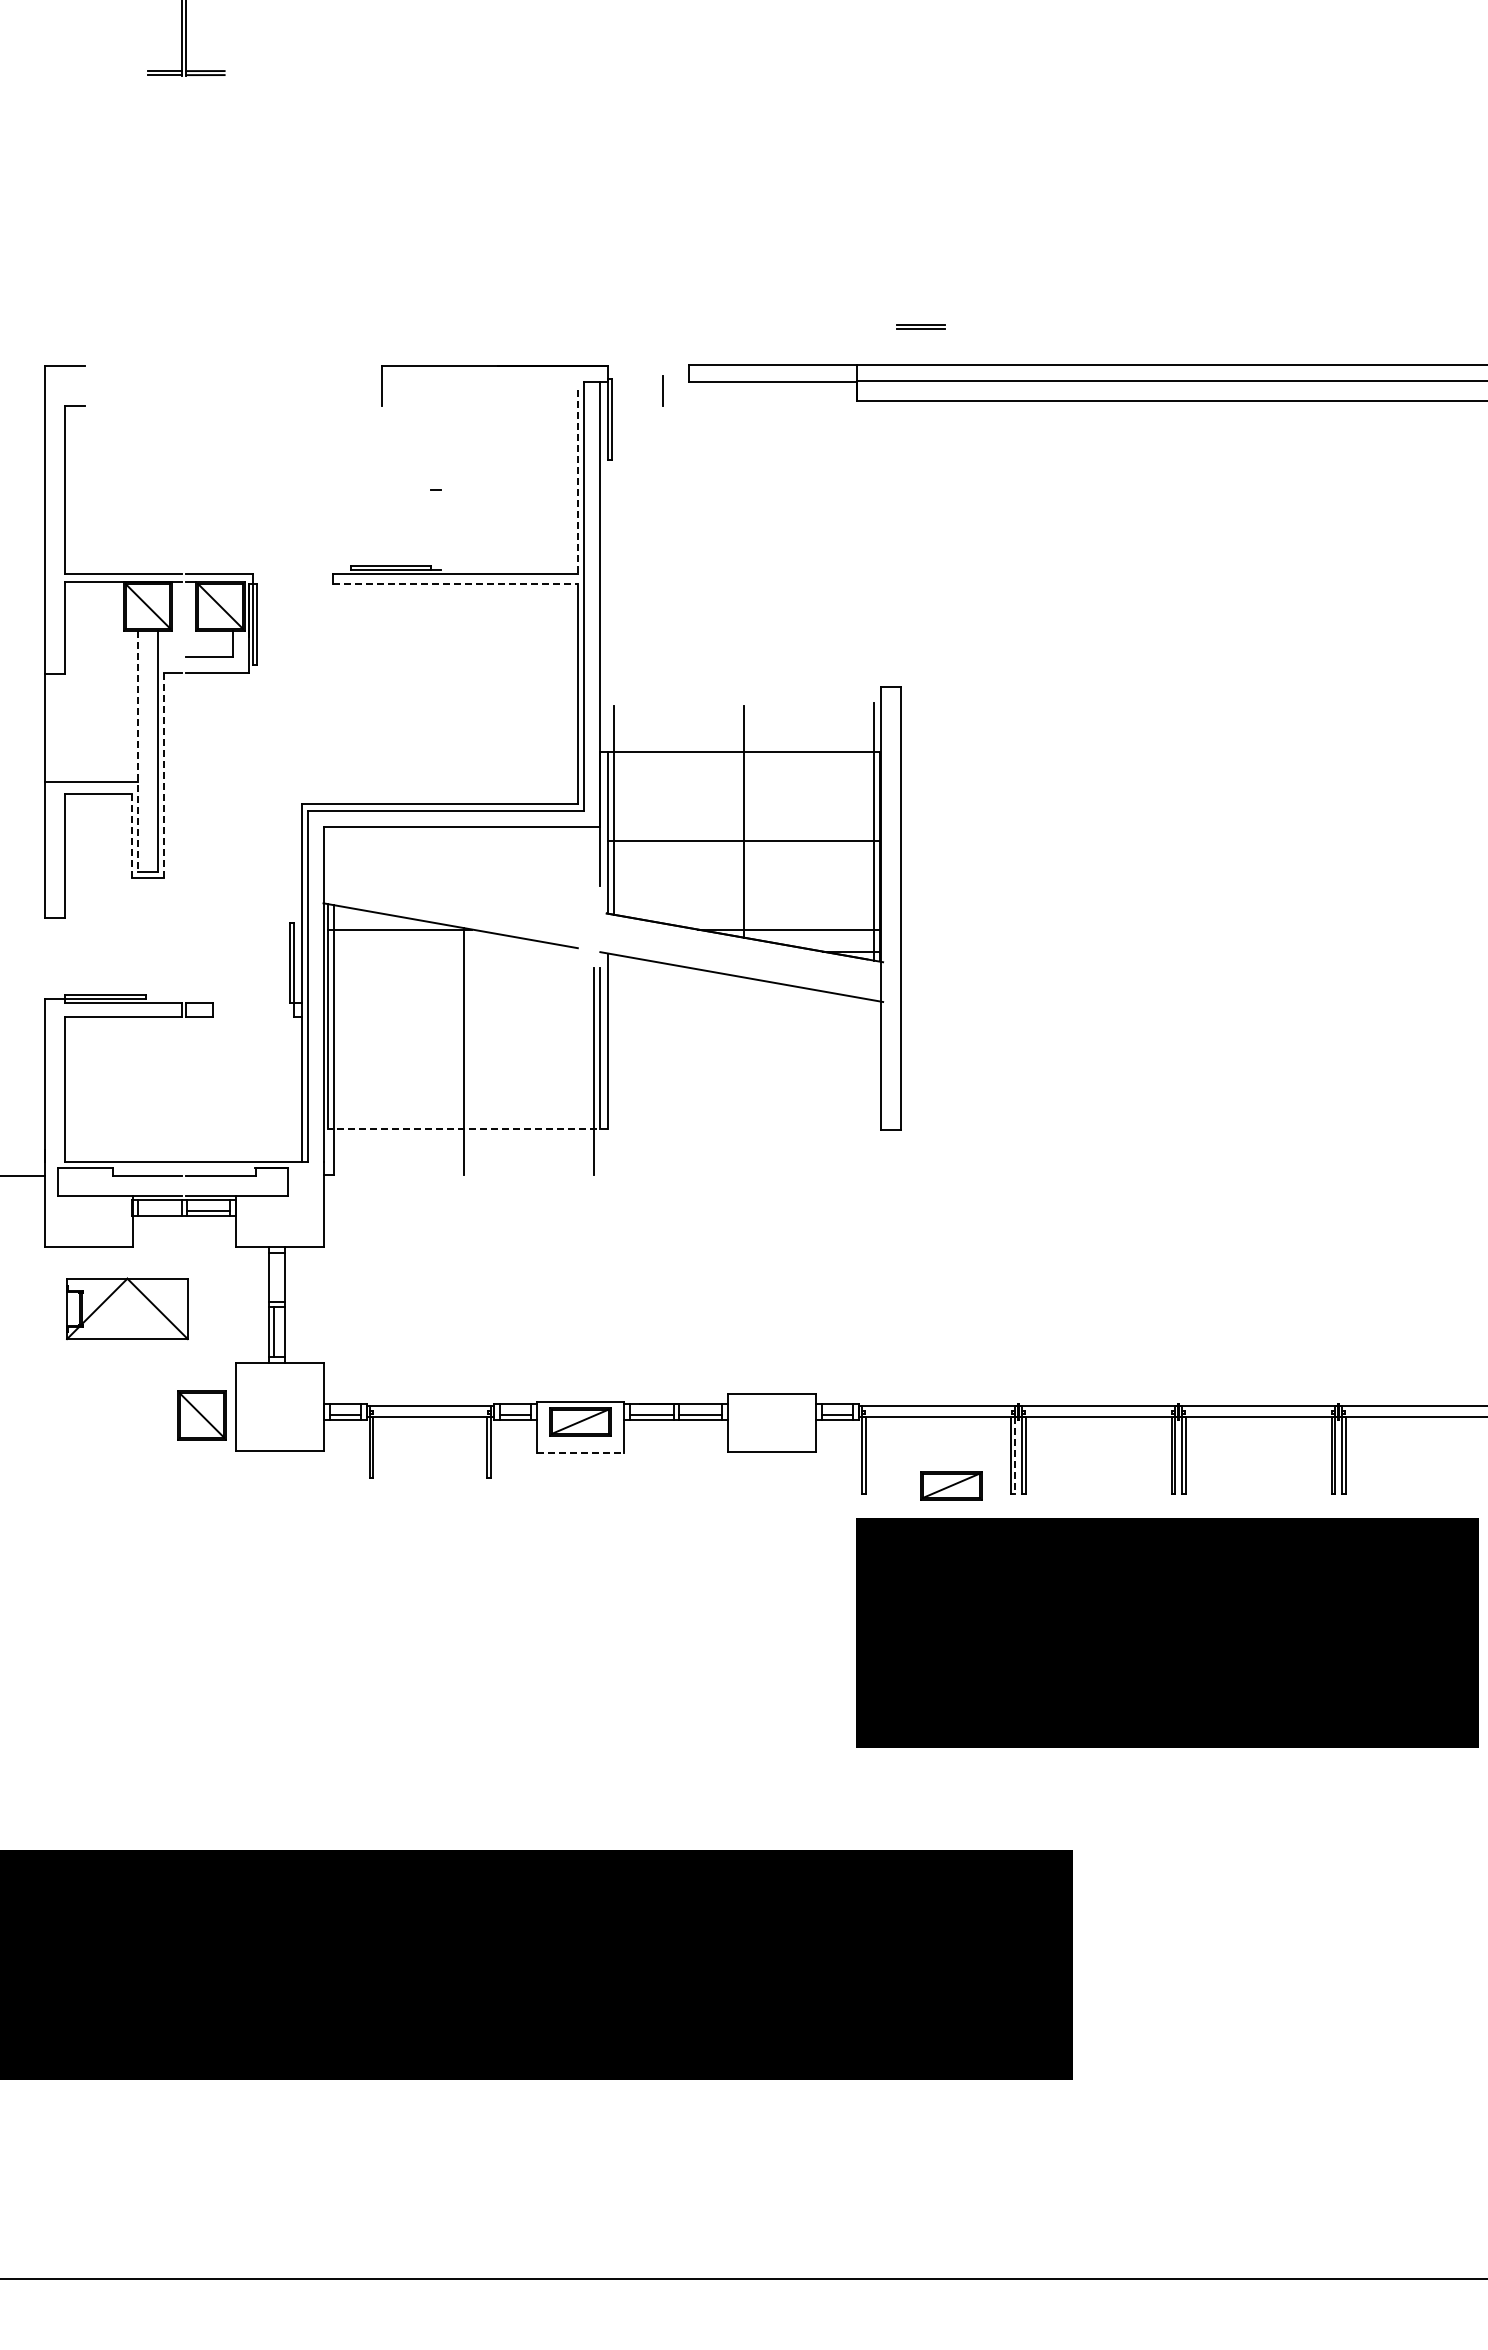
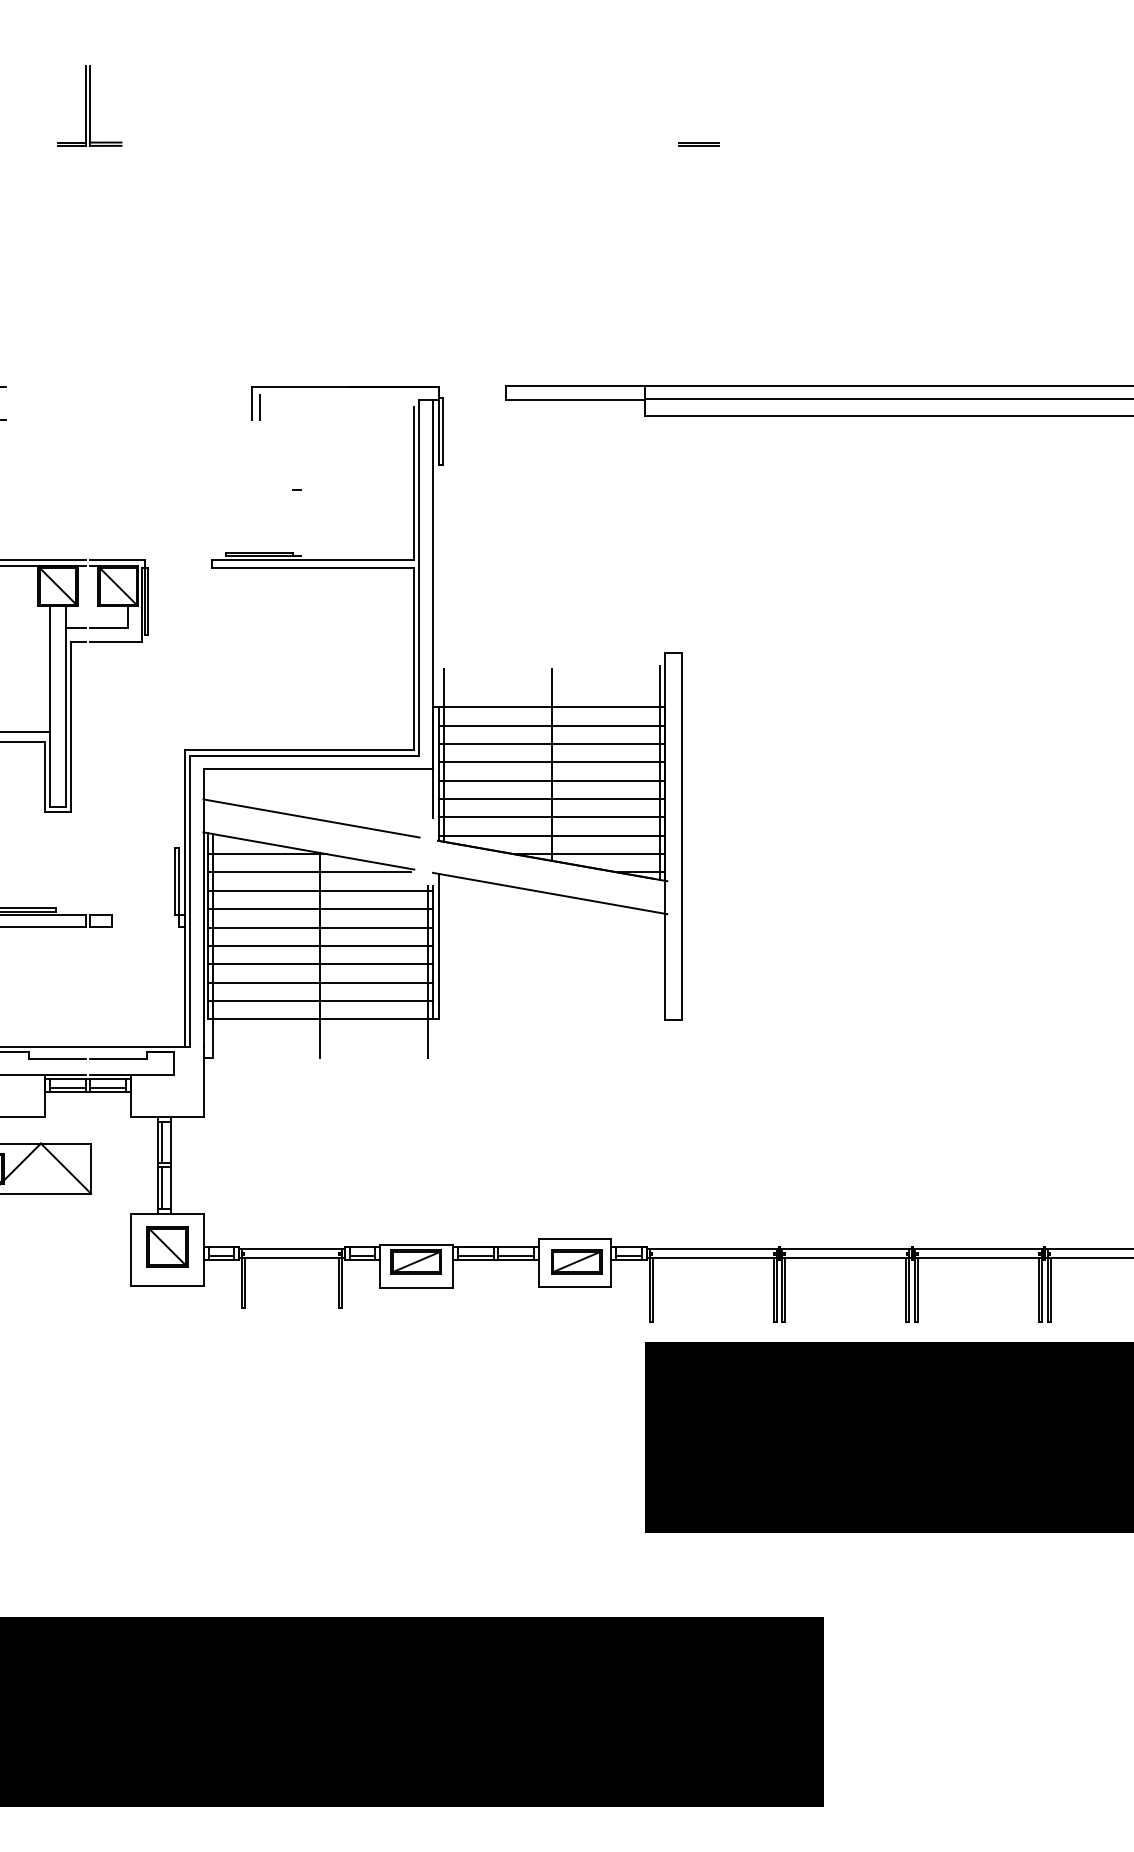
part: (920, 326) -> (698, 143), moved
line: (662, 390) -> (259, 407), moved
line: (578, 482) -> (414, 483), dashed -> solid
line: (456, 584) -> (313, 568), dashed -> solid
line: (170, 657) -> (76, 628), added
line: (138, 751) -> (50, 706), dashed -> solid
line: (743, 774) -> (551, 725), added
line: (164, 775) -> (71, 726), dashed -> solid
line: (743, 796) -> (551, 743), added
line: (743, 818) -> (551, 762), added
line: (132, 836) -> (45, 777), dashed -> solid
line: (743, 863) -> (551, 799), added
line: (743, 885) -> (551, 817), added
line: (453, 886) -> (311, 818), added
line: (743, 907) -> (551, 835), added
line: (450, 951) -> (308, 872), added
line: (464, 973) -> (320, 890), added
line: (464, 995) -> (320, 908), added
line: (464, 1018) -> (320, 927), added
line: (464, 1040) -> (320, 946), added
line: (464, 1062) -> (320, 964), added
line: (464, 1084) -> (320, 982), added
line: (464, 1106) -> (320, 1000), added
line: (468, 1128) -> (323, 1019), dashed -> solid
line: (159, 1211) -> (67, 1087), added
line: (273, 1277) -> (162, 1142), added
part: (201, 1415) -> (166, 1246), moved
line: (580, 1452) -> (416, 1287), dashed -> solid
line: (1015, 1455) -> (777, 1290), dashed -> solid
part: (951, 1485) -> (576, 1261), moved

